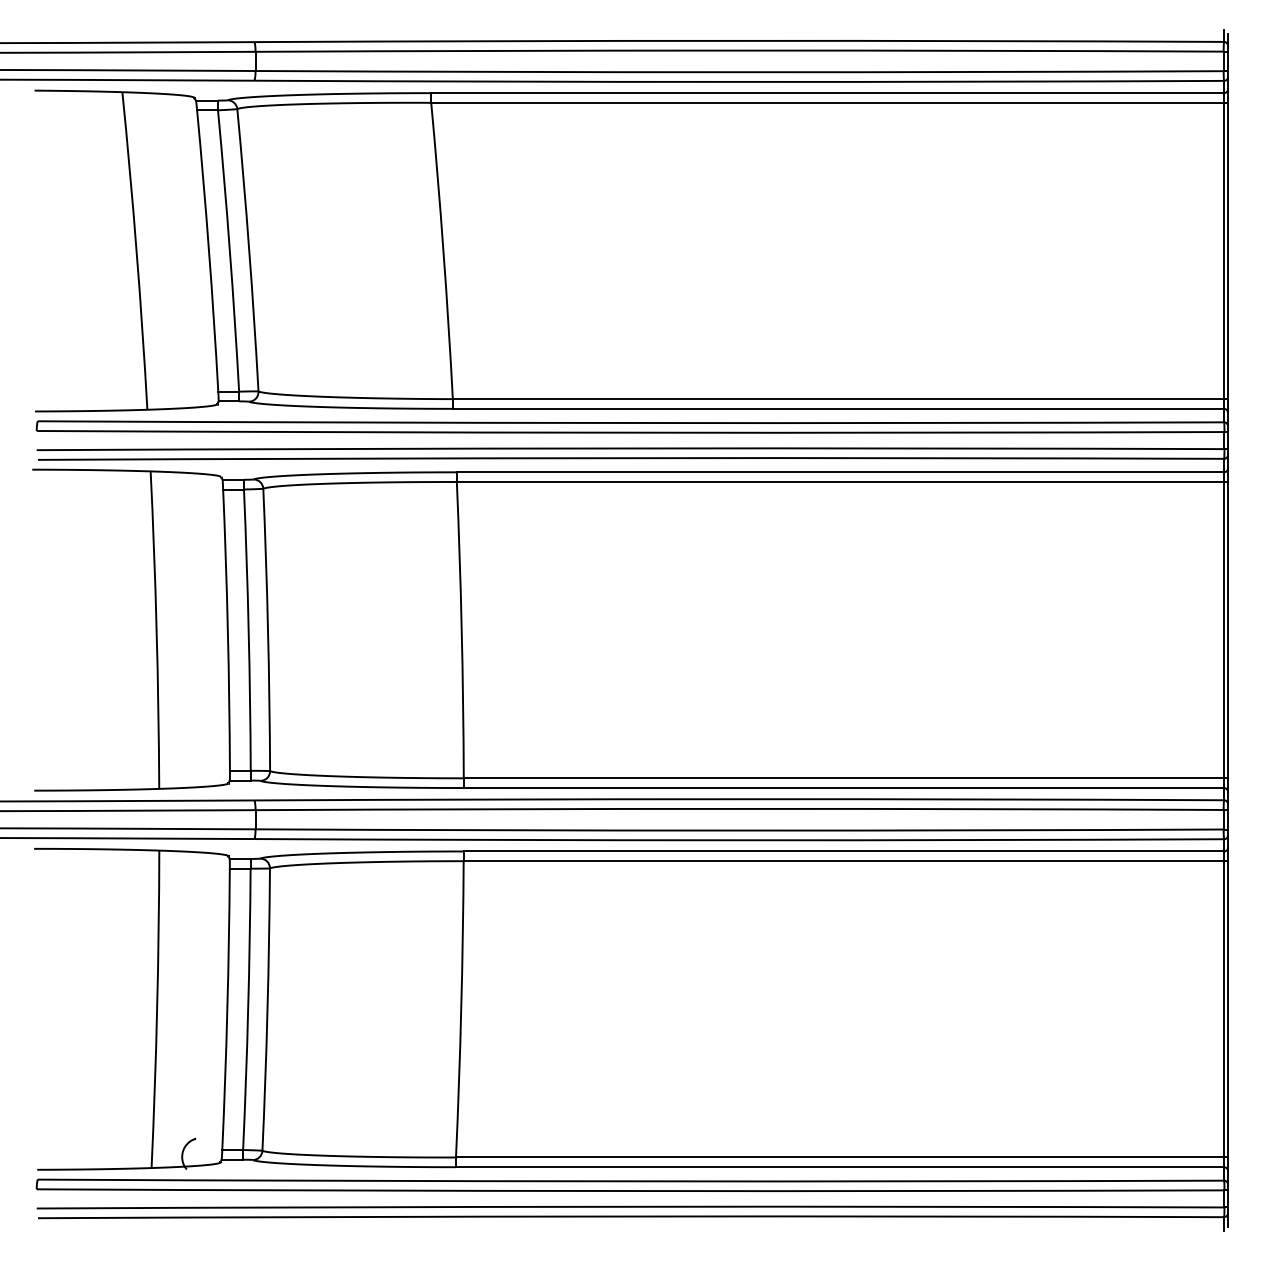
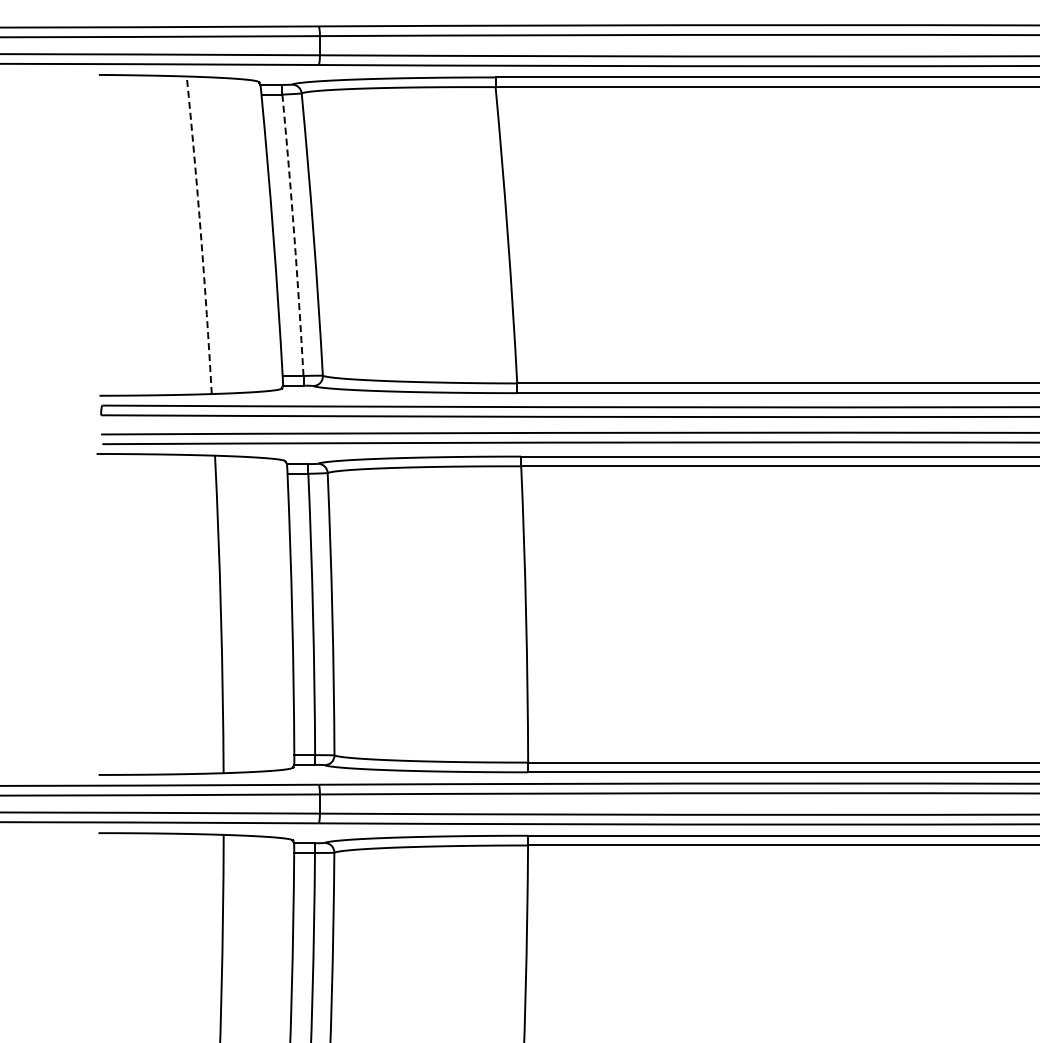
arc: (136, 250) -> (200, 234), solid -> dashed
arc: (229, 250) -> (293, 234), solid -> dashed

